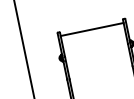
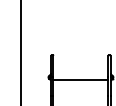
line: (91, 29) -> (80, 79), moved

